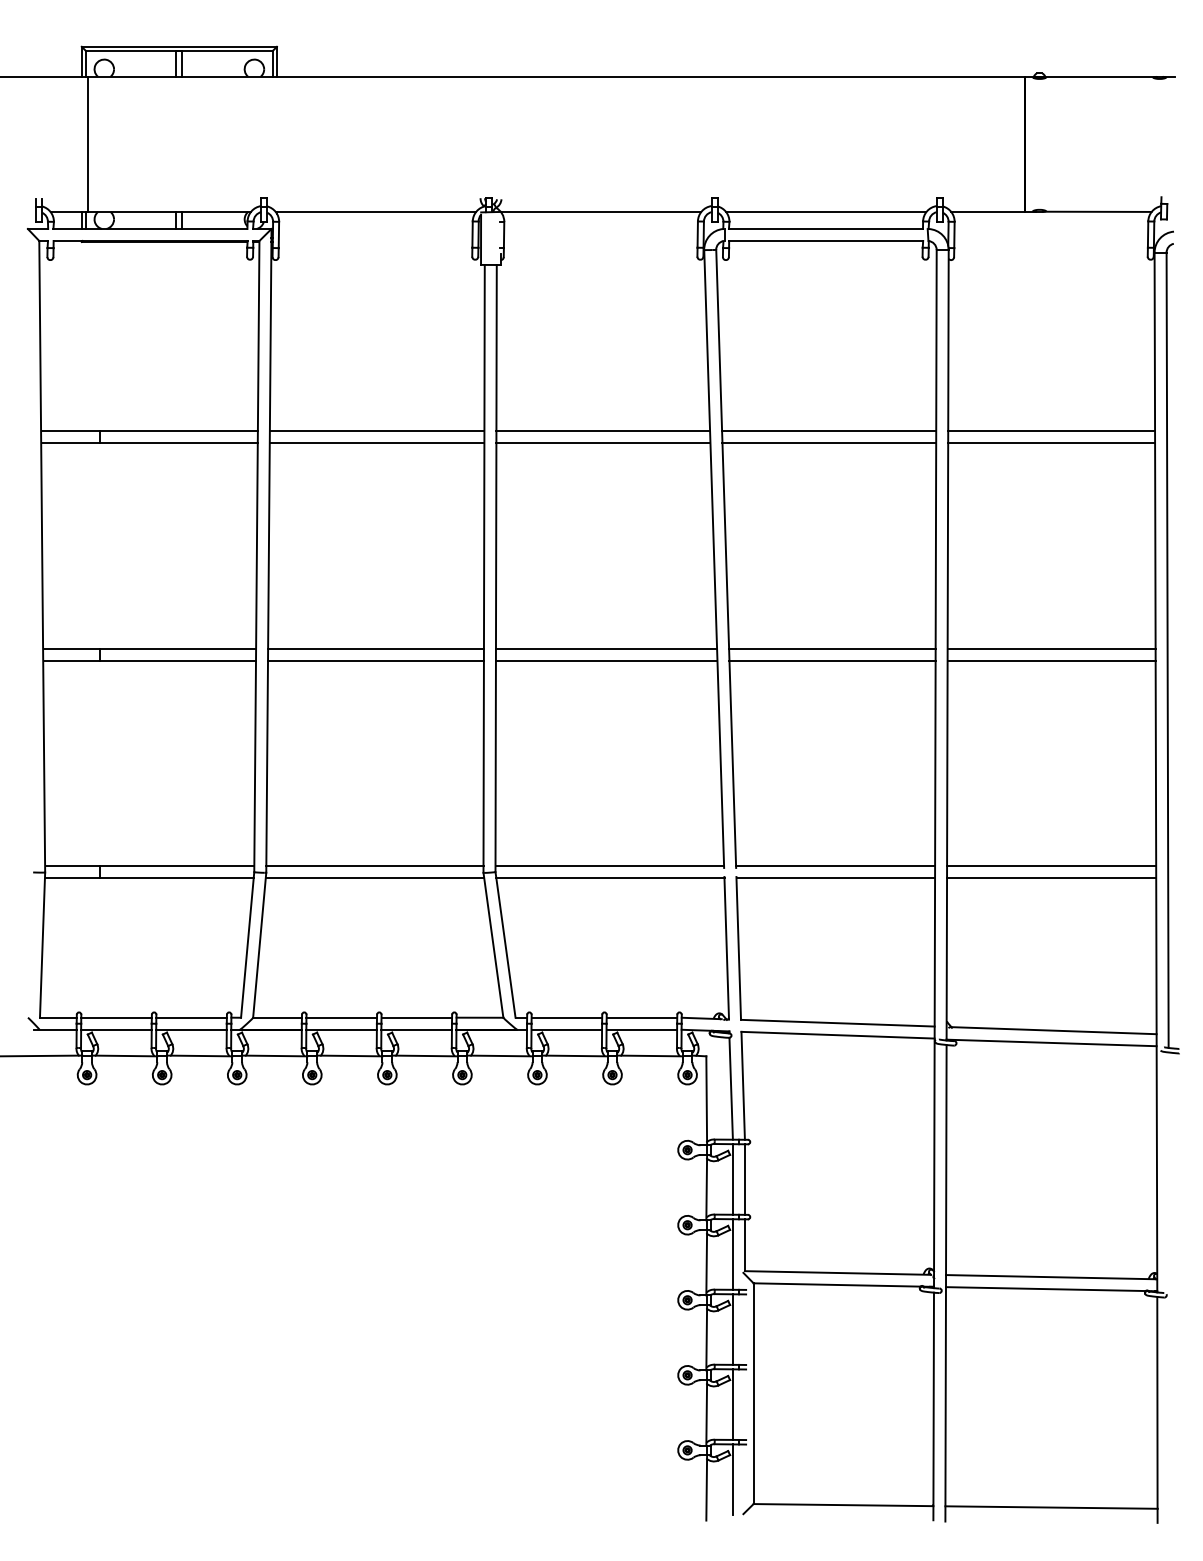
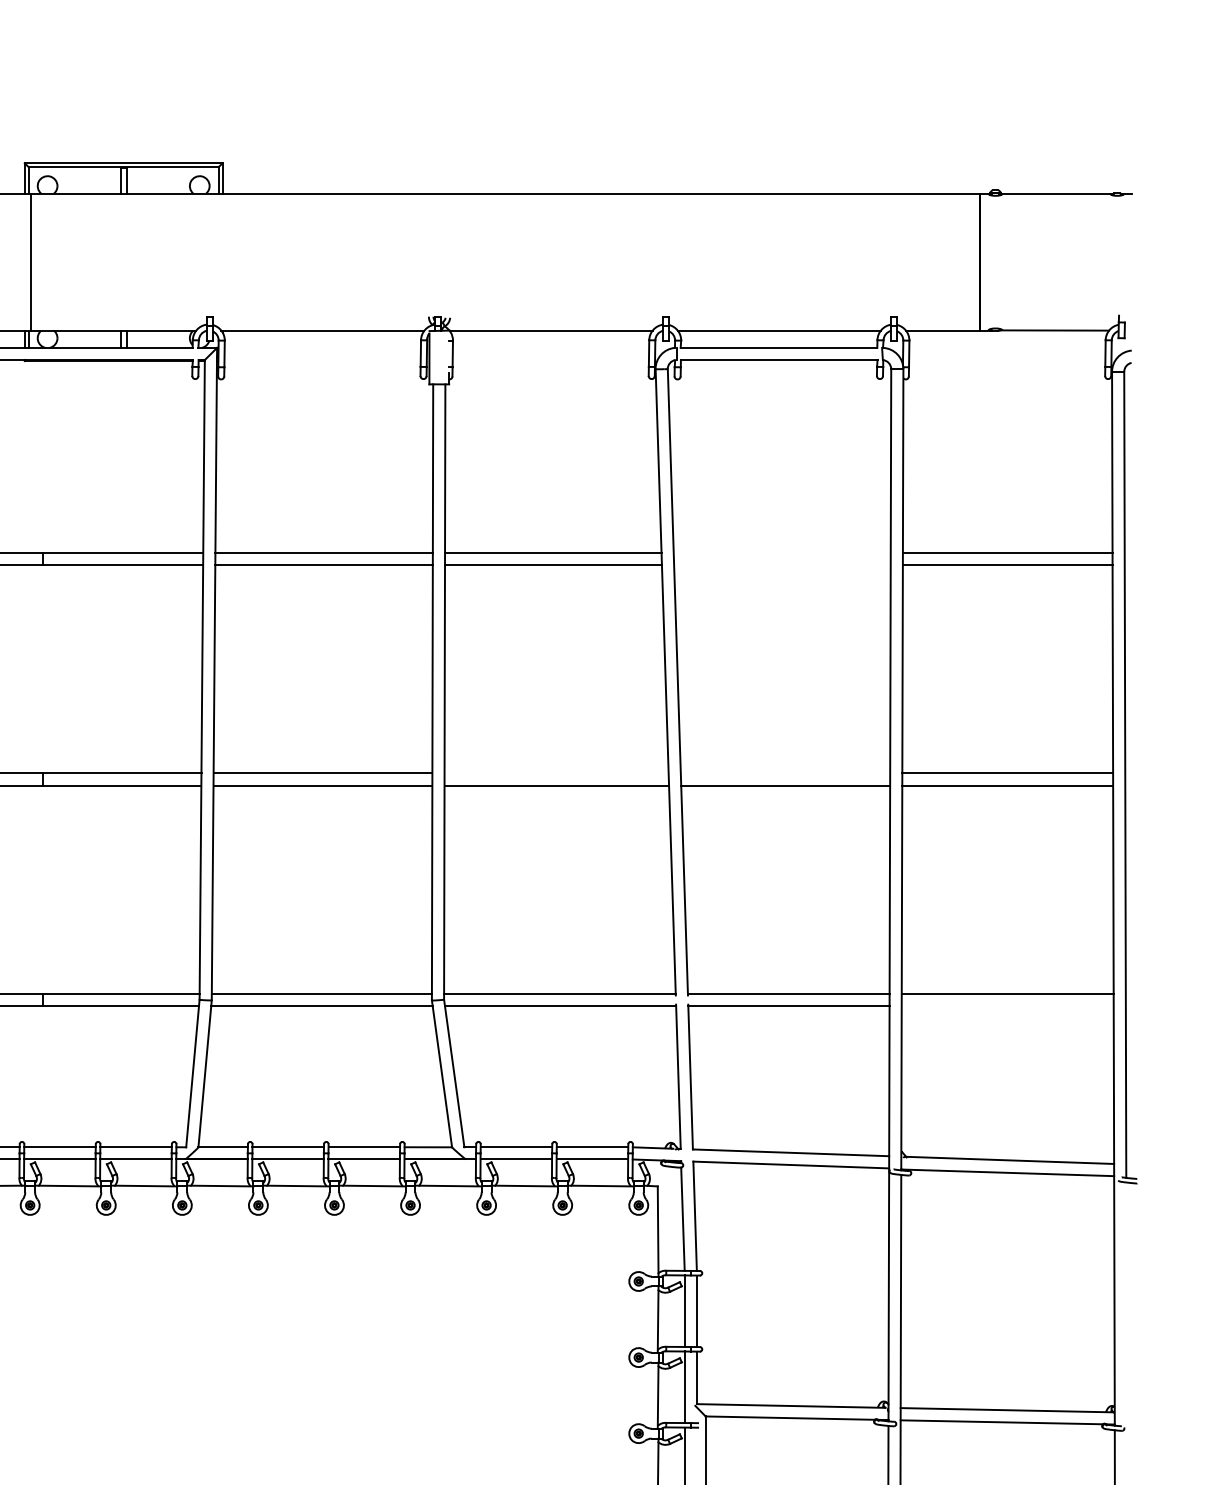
line: (829, 431) -> (782, 553), removed
line: (829, 443) -> (782, 565), removed
line: (606, 648) -> (556, 773), removed
line: (832, 648) -> (785, 773), removed
line: (1051, 878) -> (1007, 1006), removed

